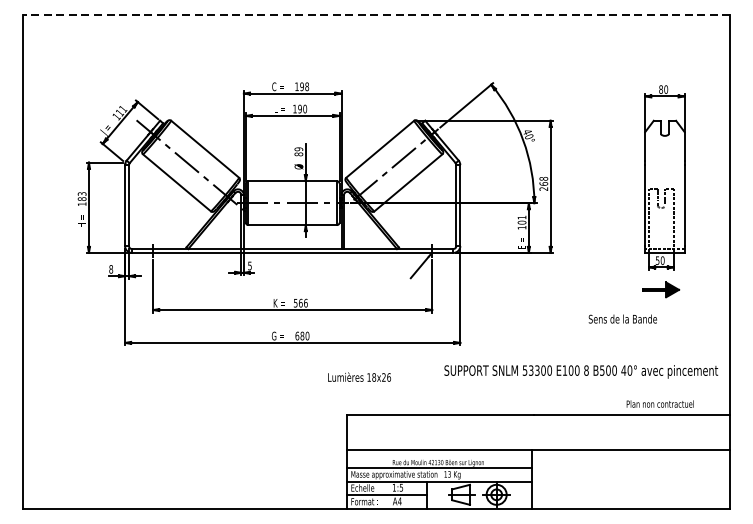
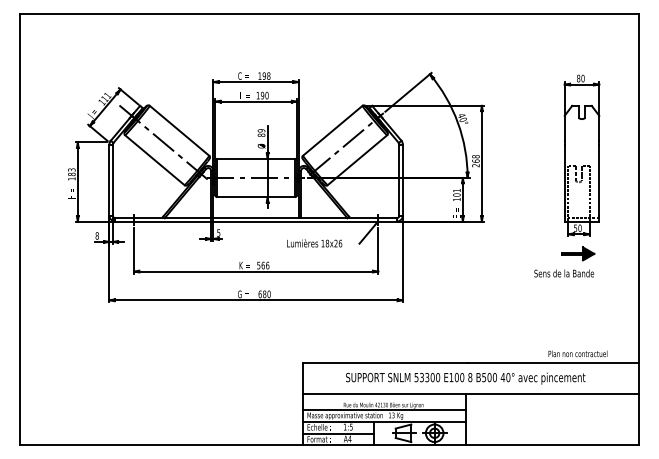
line: (376, 15) -> (329, 13), dashed -> solid
text: (623, 319) -> (564, 273), moved
text: (580, 371) -> (465, 378), moved
text: (359, 377) -> (314, 243), moved

